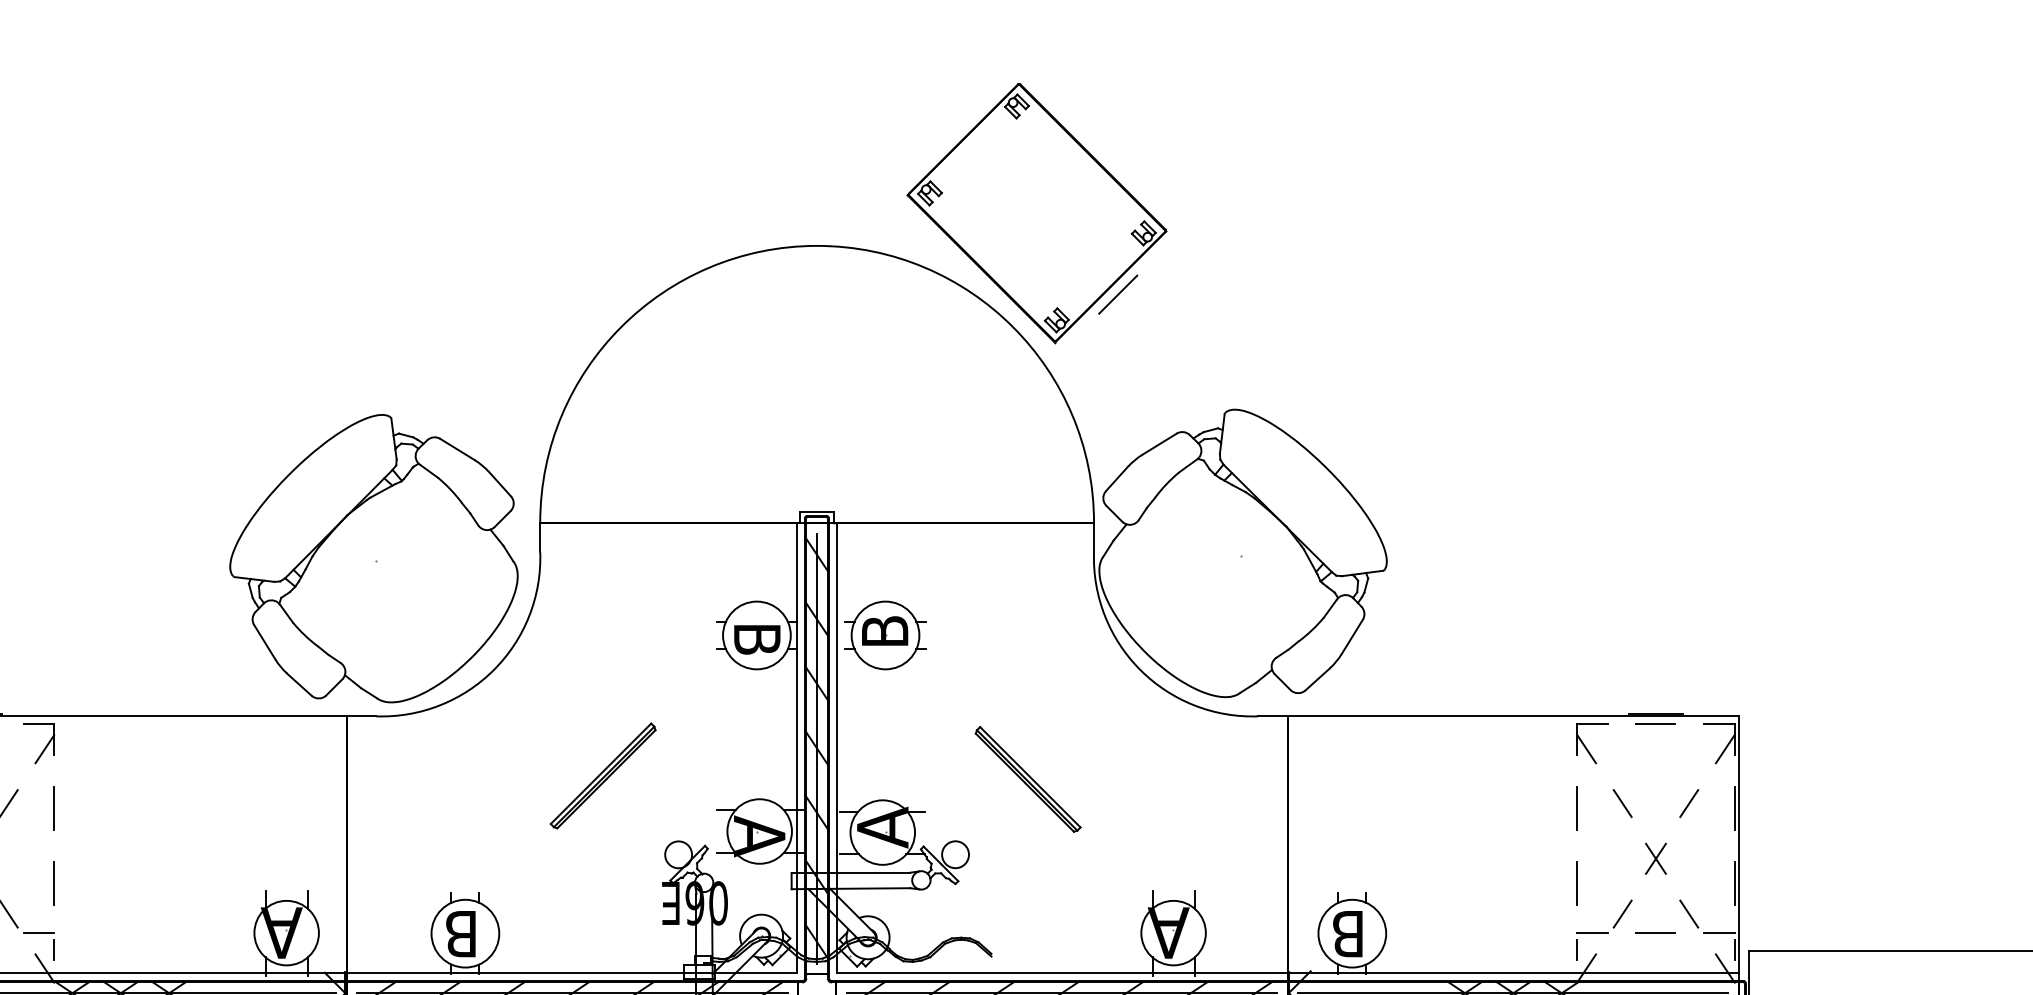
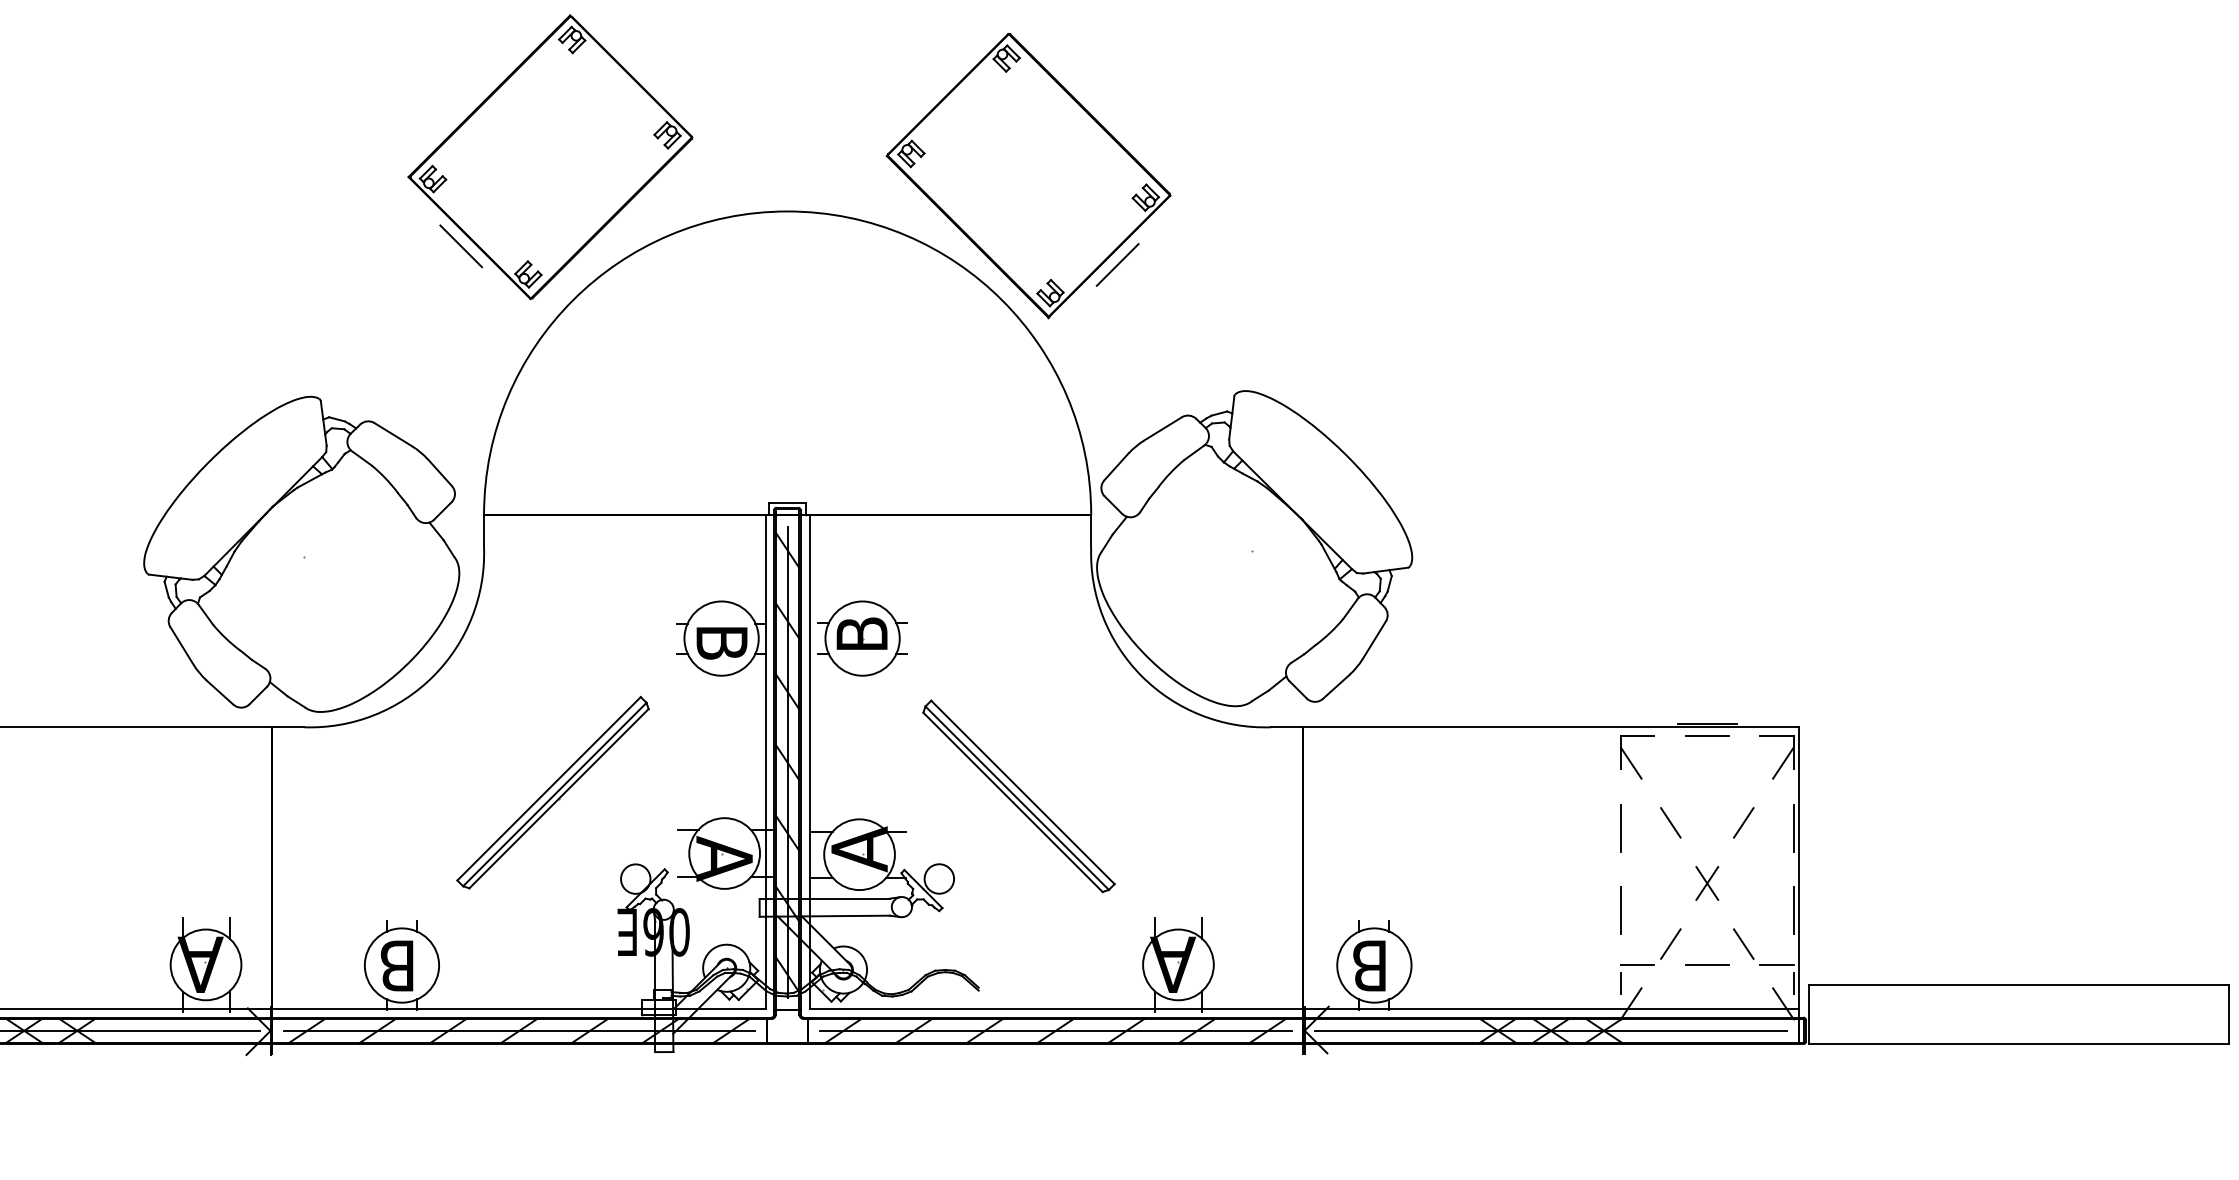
part: (600, 196) -> (550, 157), added
part: (602, 775) -> (552, 792), size x1.67
part: (1027, 779) -> (1018, 796), size x1.67

